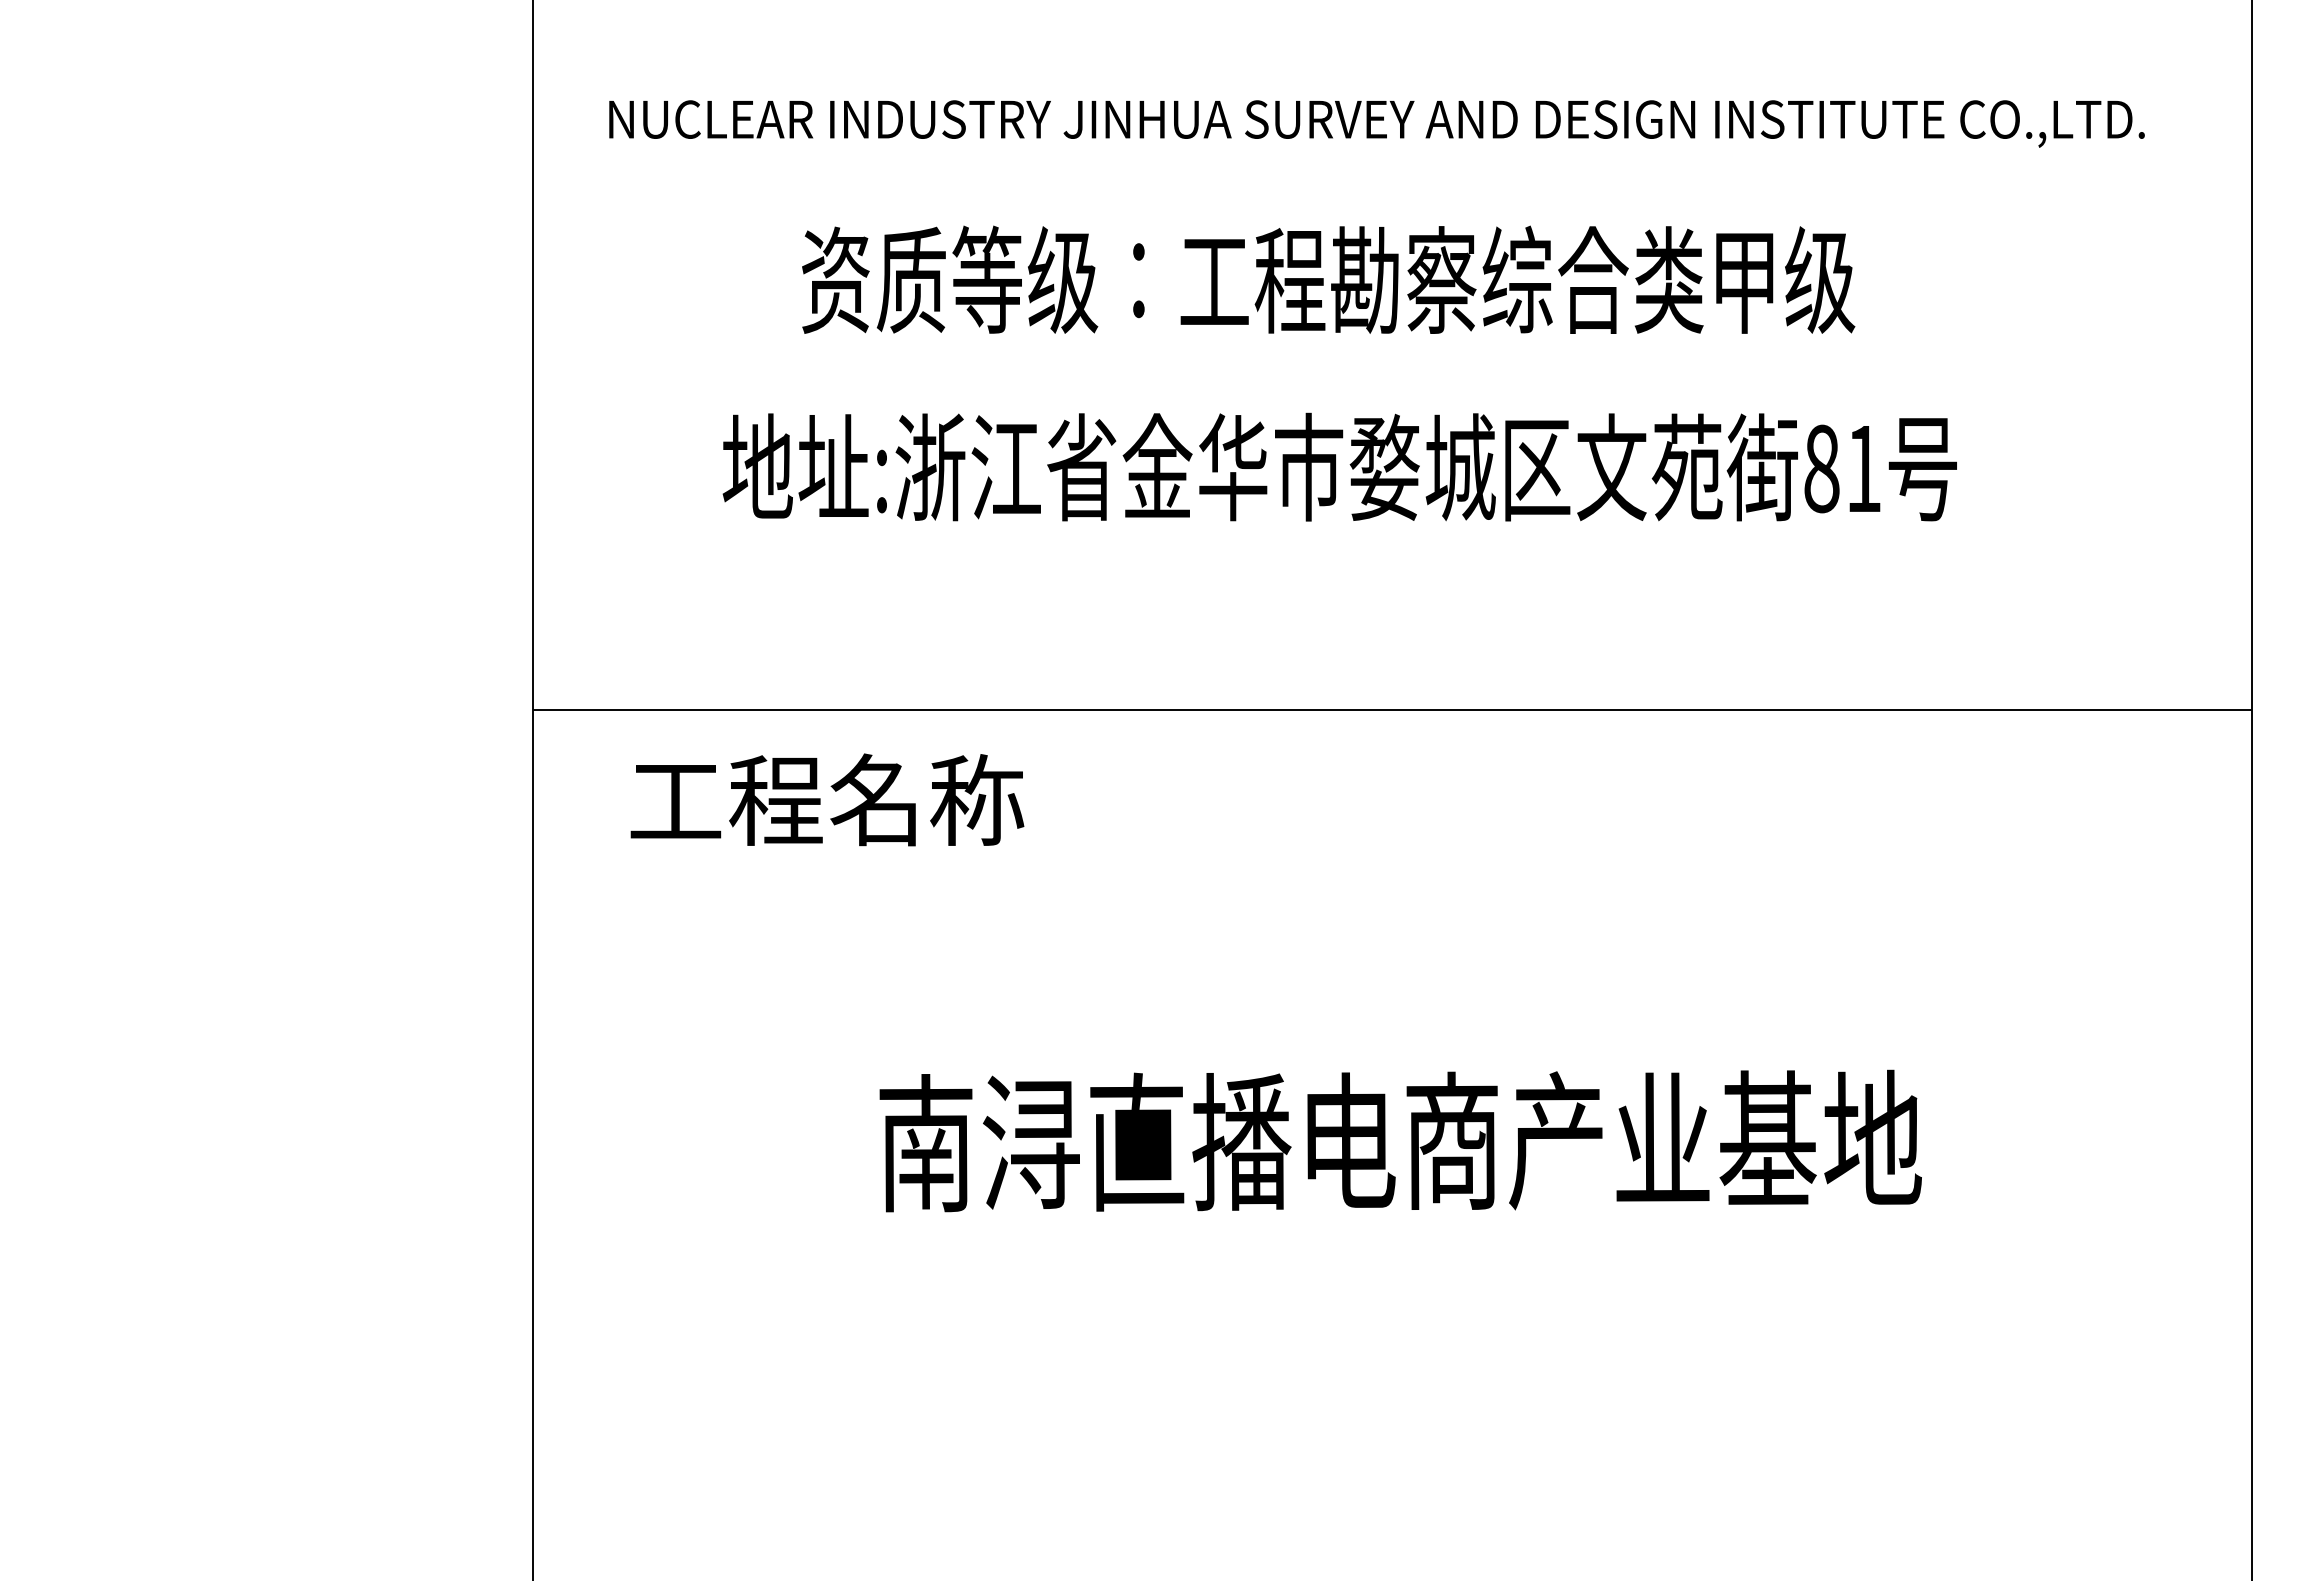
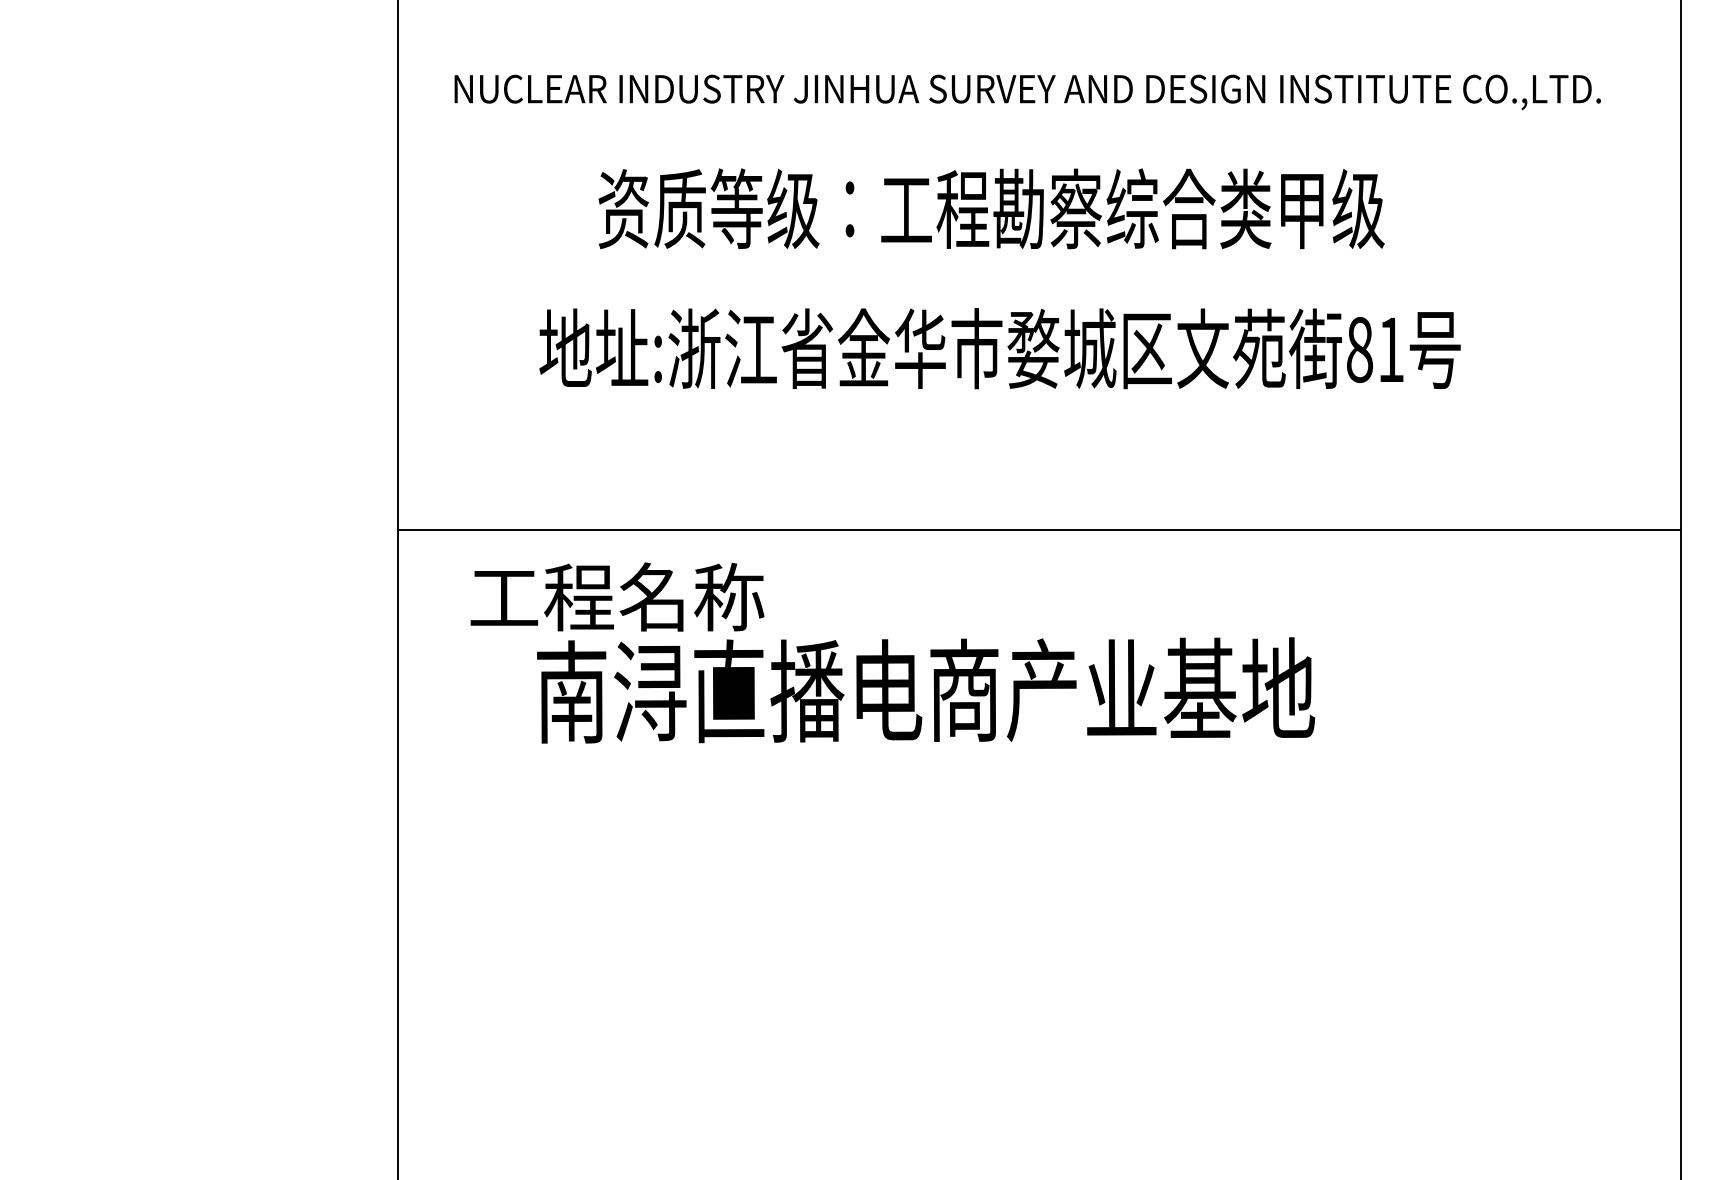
text: (1400, 1140) -> (925, 690), moved

